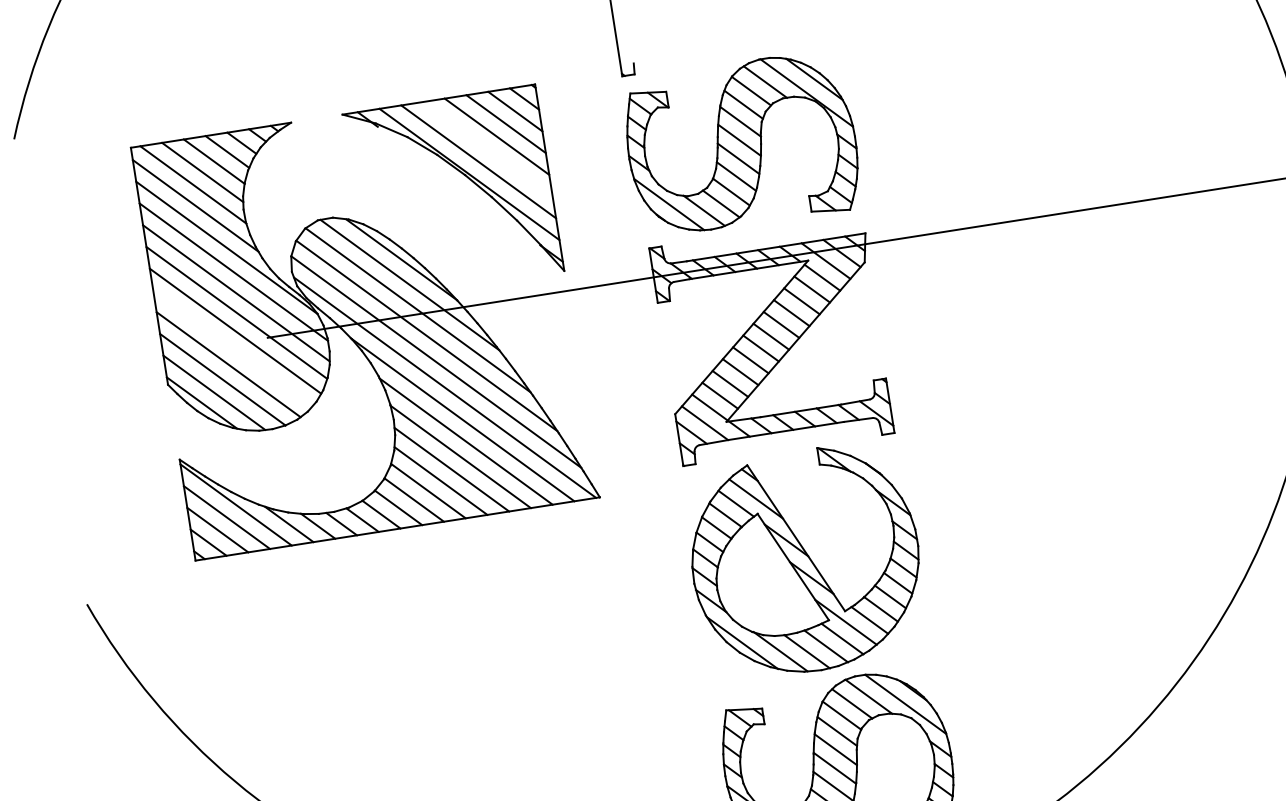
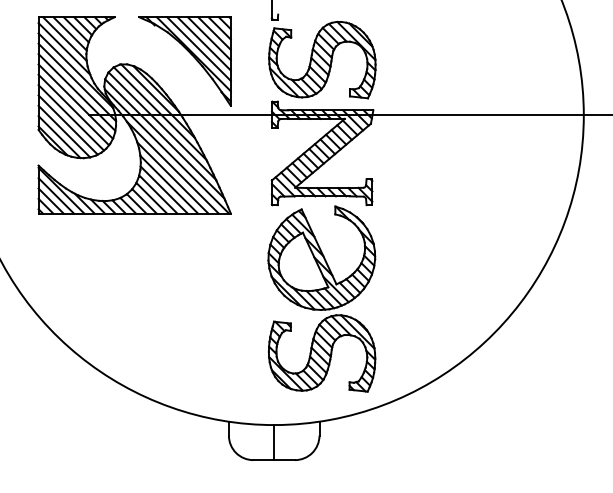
line: (486, 148) -> (203, 43), added
line: (233, 347) -> (71, 117), added

